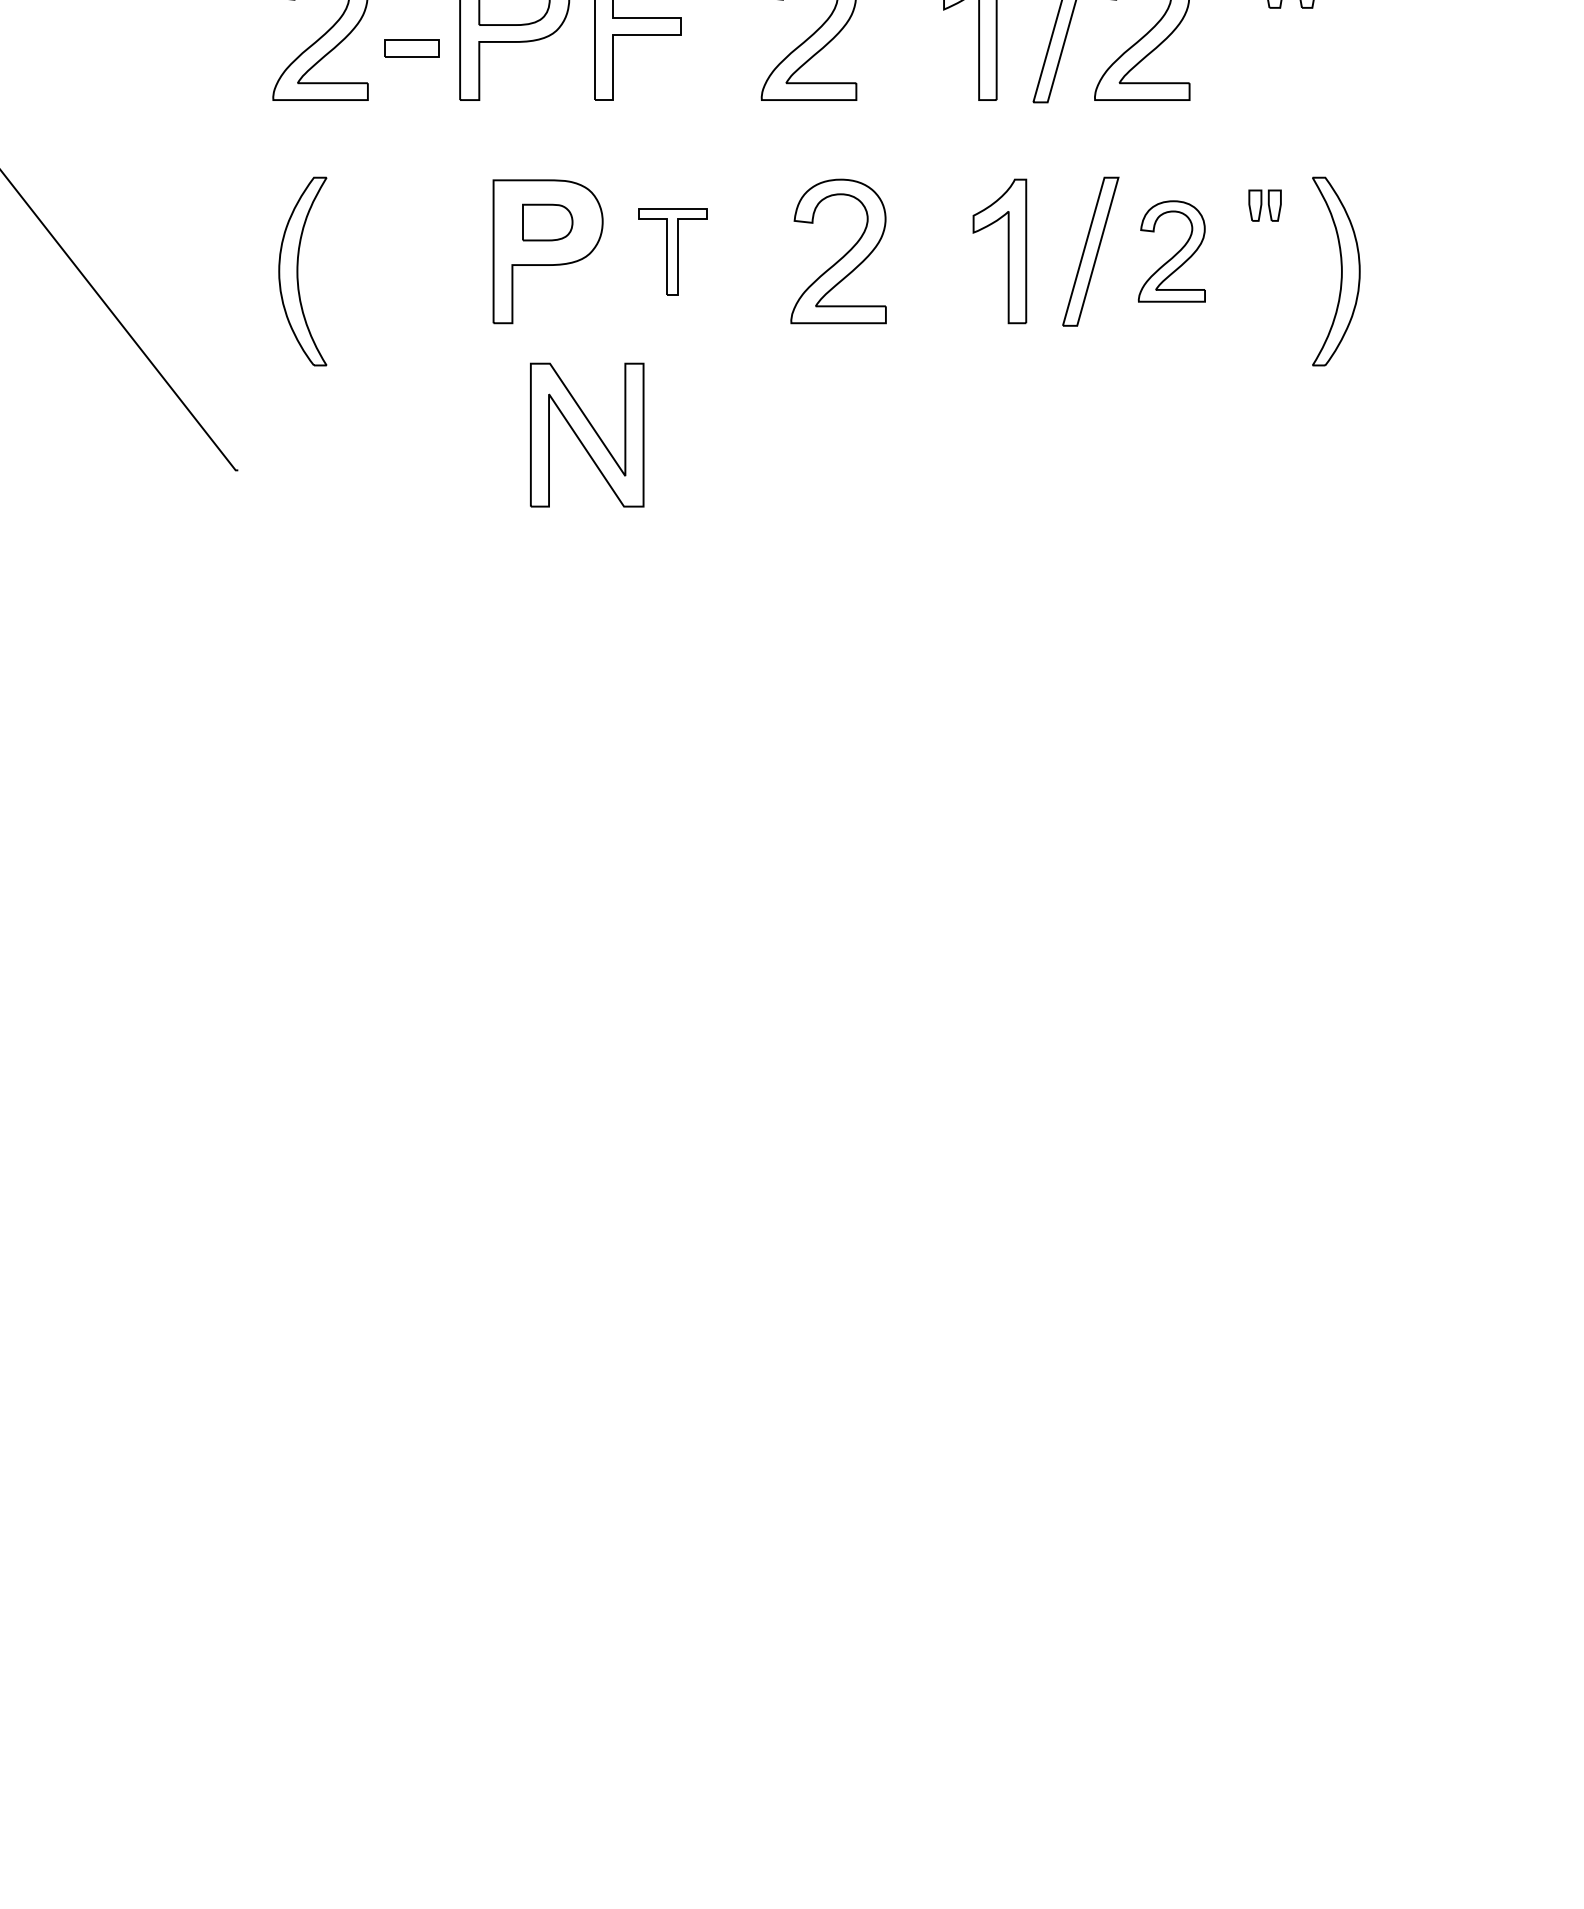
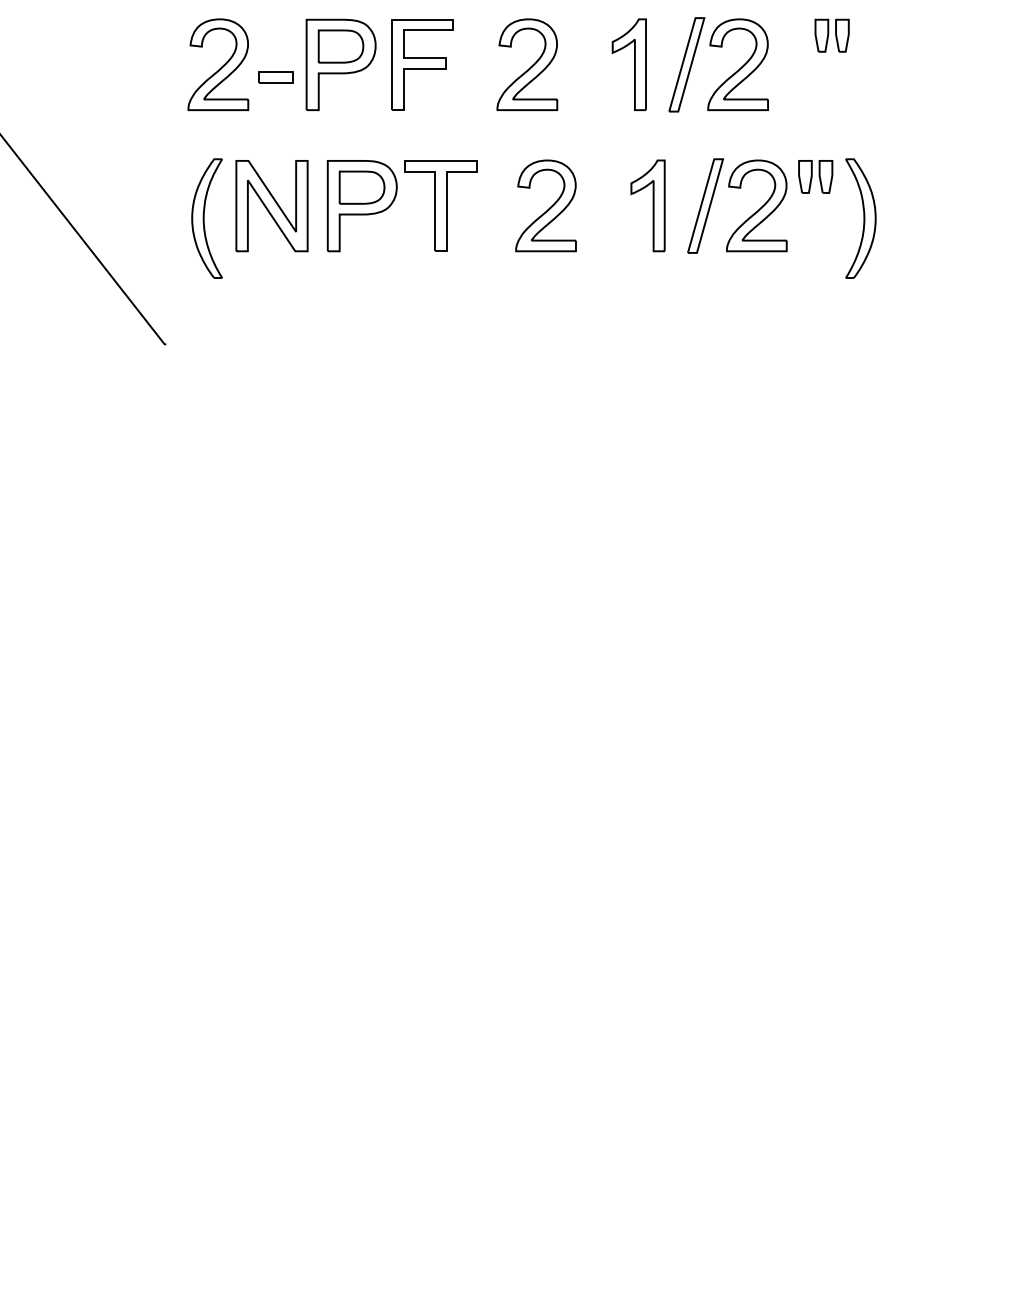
part: (1264, 204) -> (815, 176), size x1.67
part: (546, 222) -> (361, 187), size x1.43
part: (671, 250) -> (440, 205), size x1.67
part: (1171, 250) -> (756, 205), size x1.43
part: (586, 435) -> (271, 206), moved

